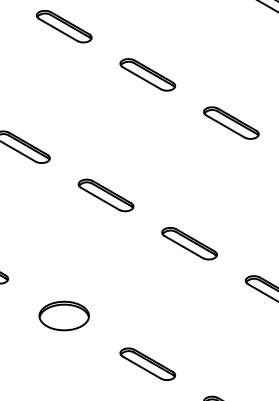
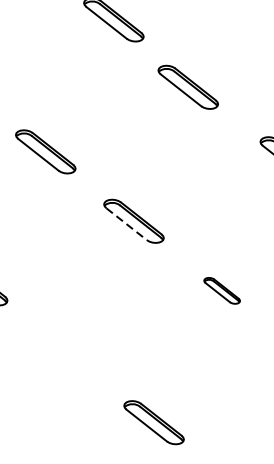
part: (147, 74) -> (187, 86), moved
line: (100, 199) -> (126, 225), solid -> dashed
part: (189, 243) -> (222, 290), size x0.6
part: (63, 315) -> (65, 352), removed

